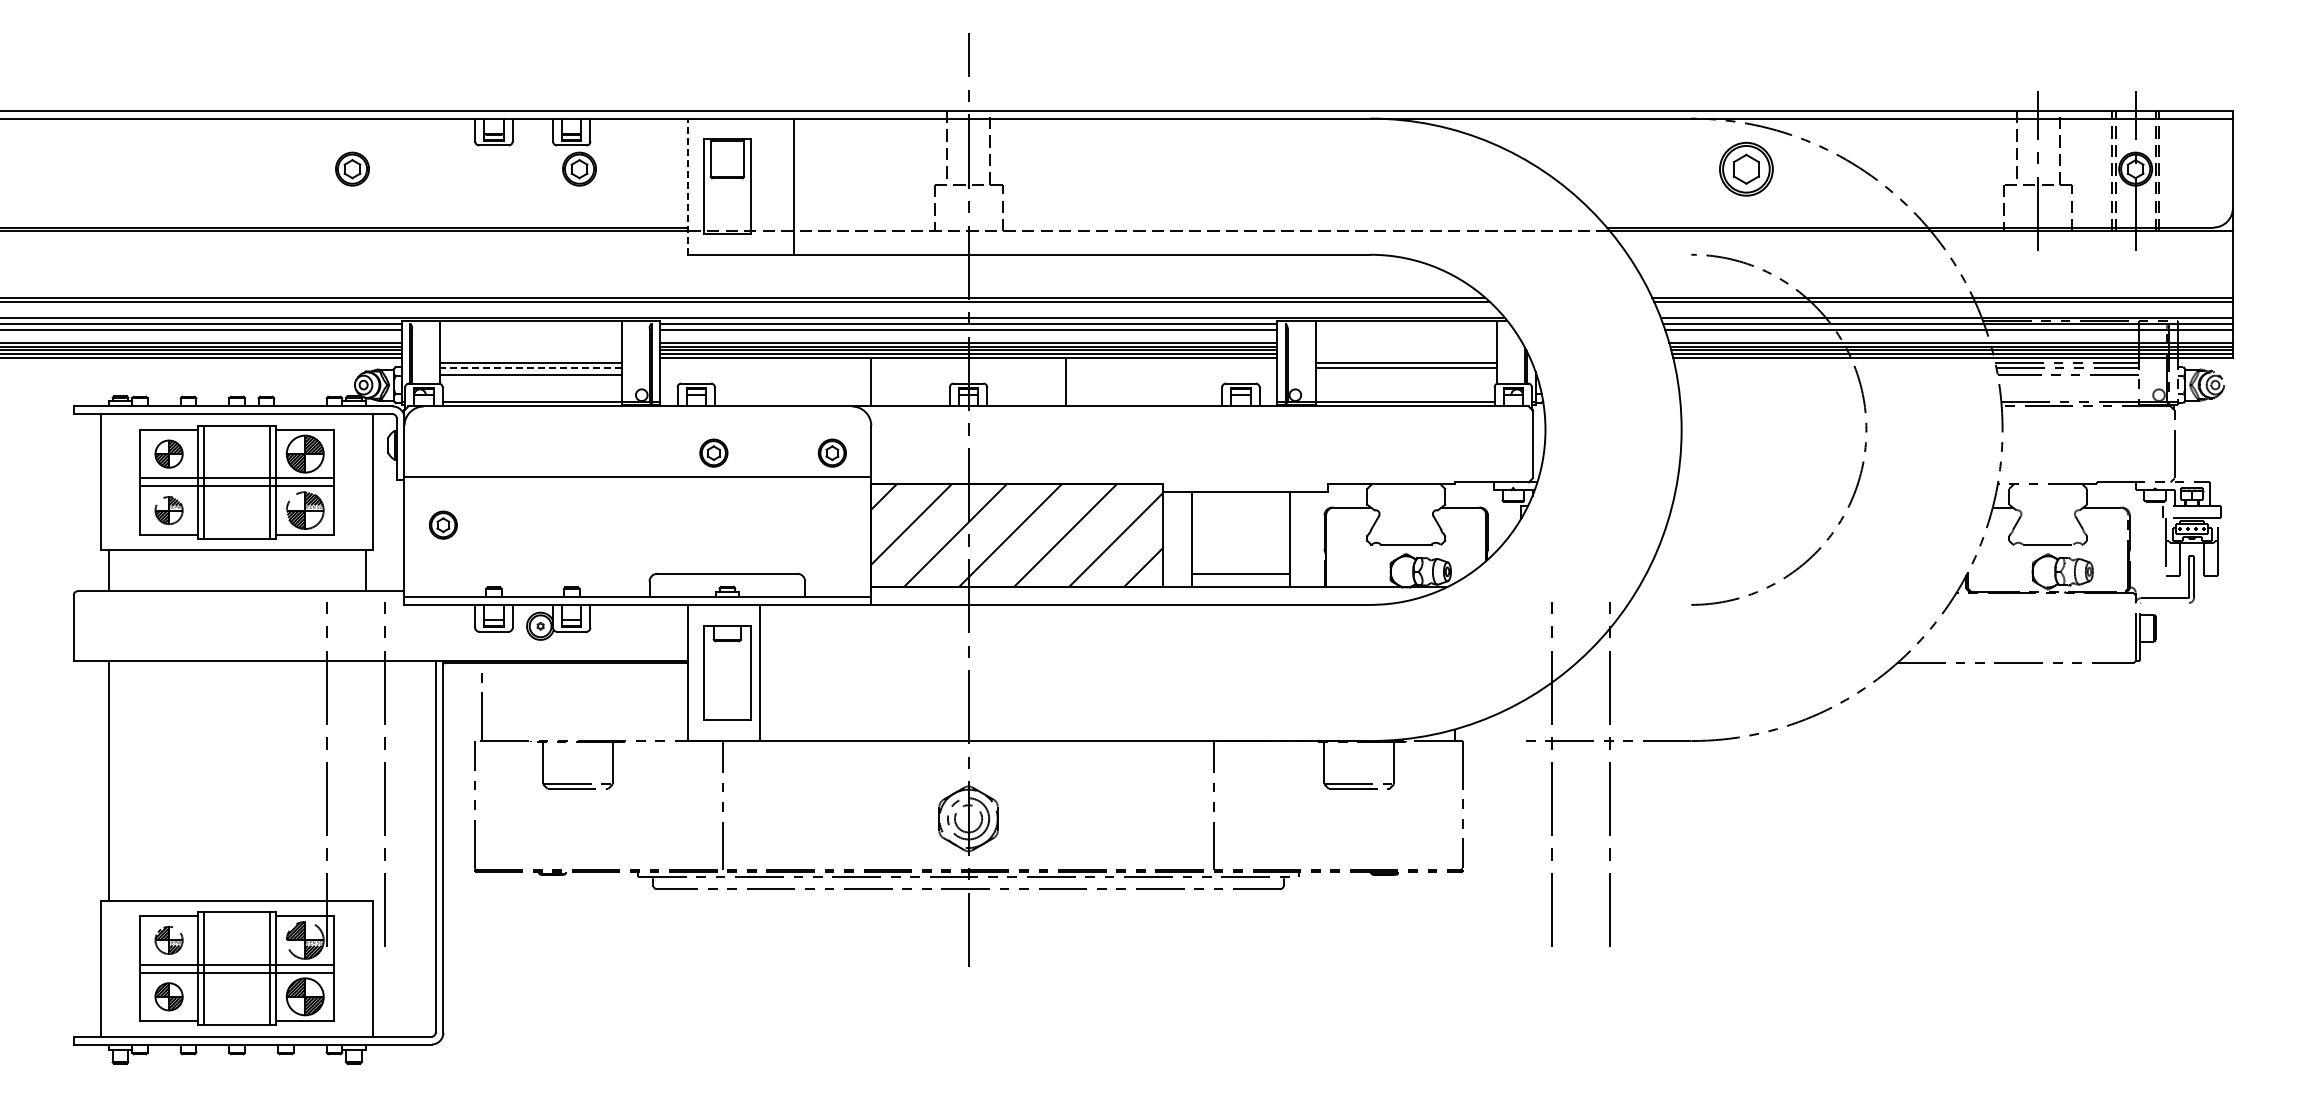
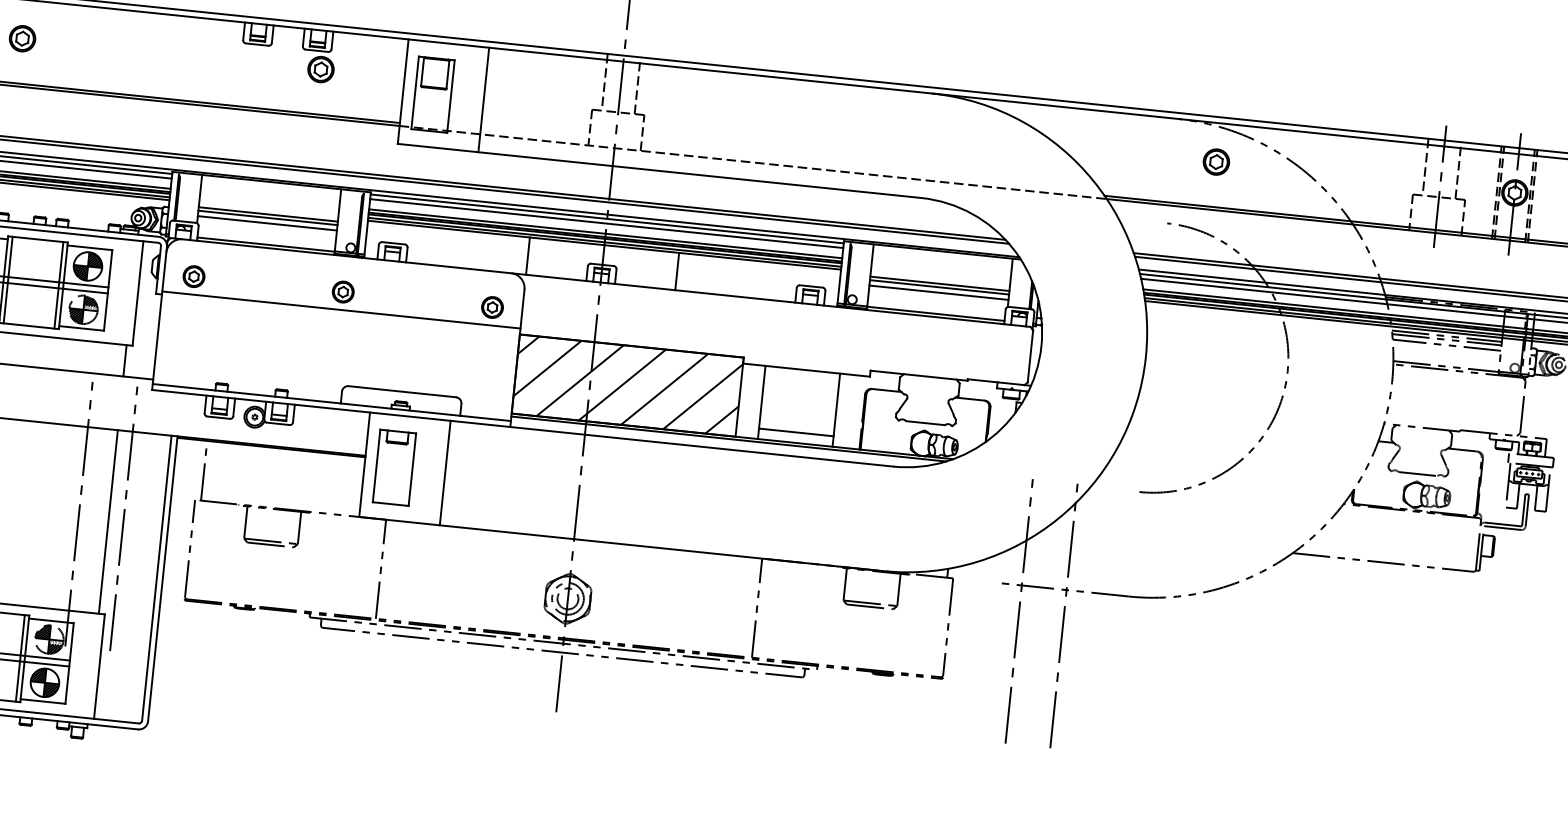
part: (352, 168) -> (22, 38), moved
part: (1746, 168) -> (1216, 161), size x0.62
line: (688, 186) -> (403, 91), dashed -> solid
line: (530, 367) -> (267, 217), dashed -> solid
line: (1405, 374) -> (938, 292), added
part: (713, 452) -> (343, 291), moved
part: (442, 524) -> (193, 276), moved
line: (1154, 591) -> (728, 439), added
line: (2164, 602) -> (1502, 527), added
line: (759, 672) -> (445, 472), moved
line: (365, 780) -> (108, 521), added

